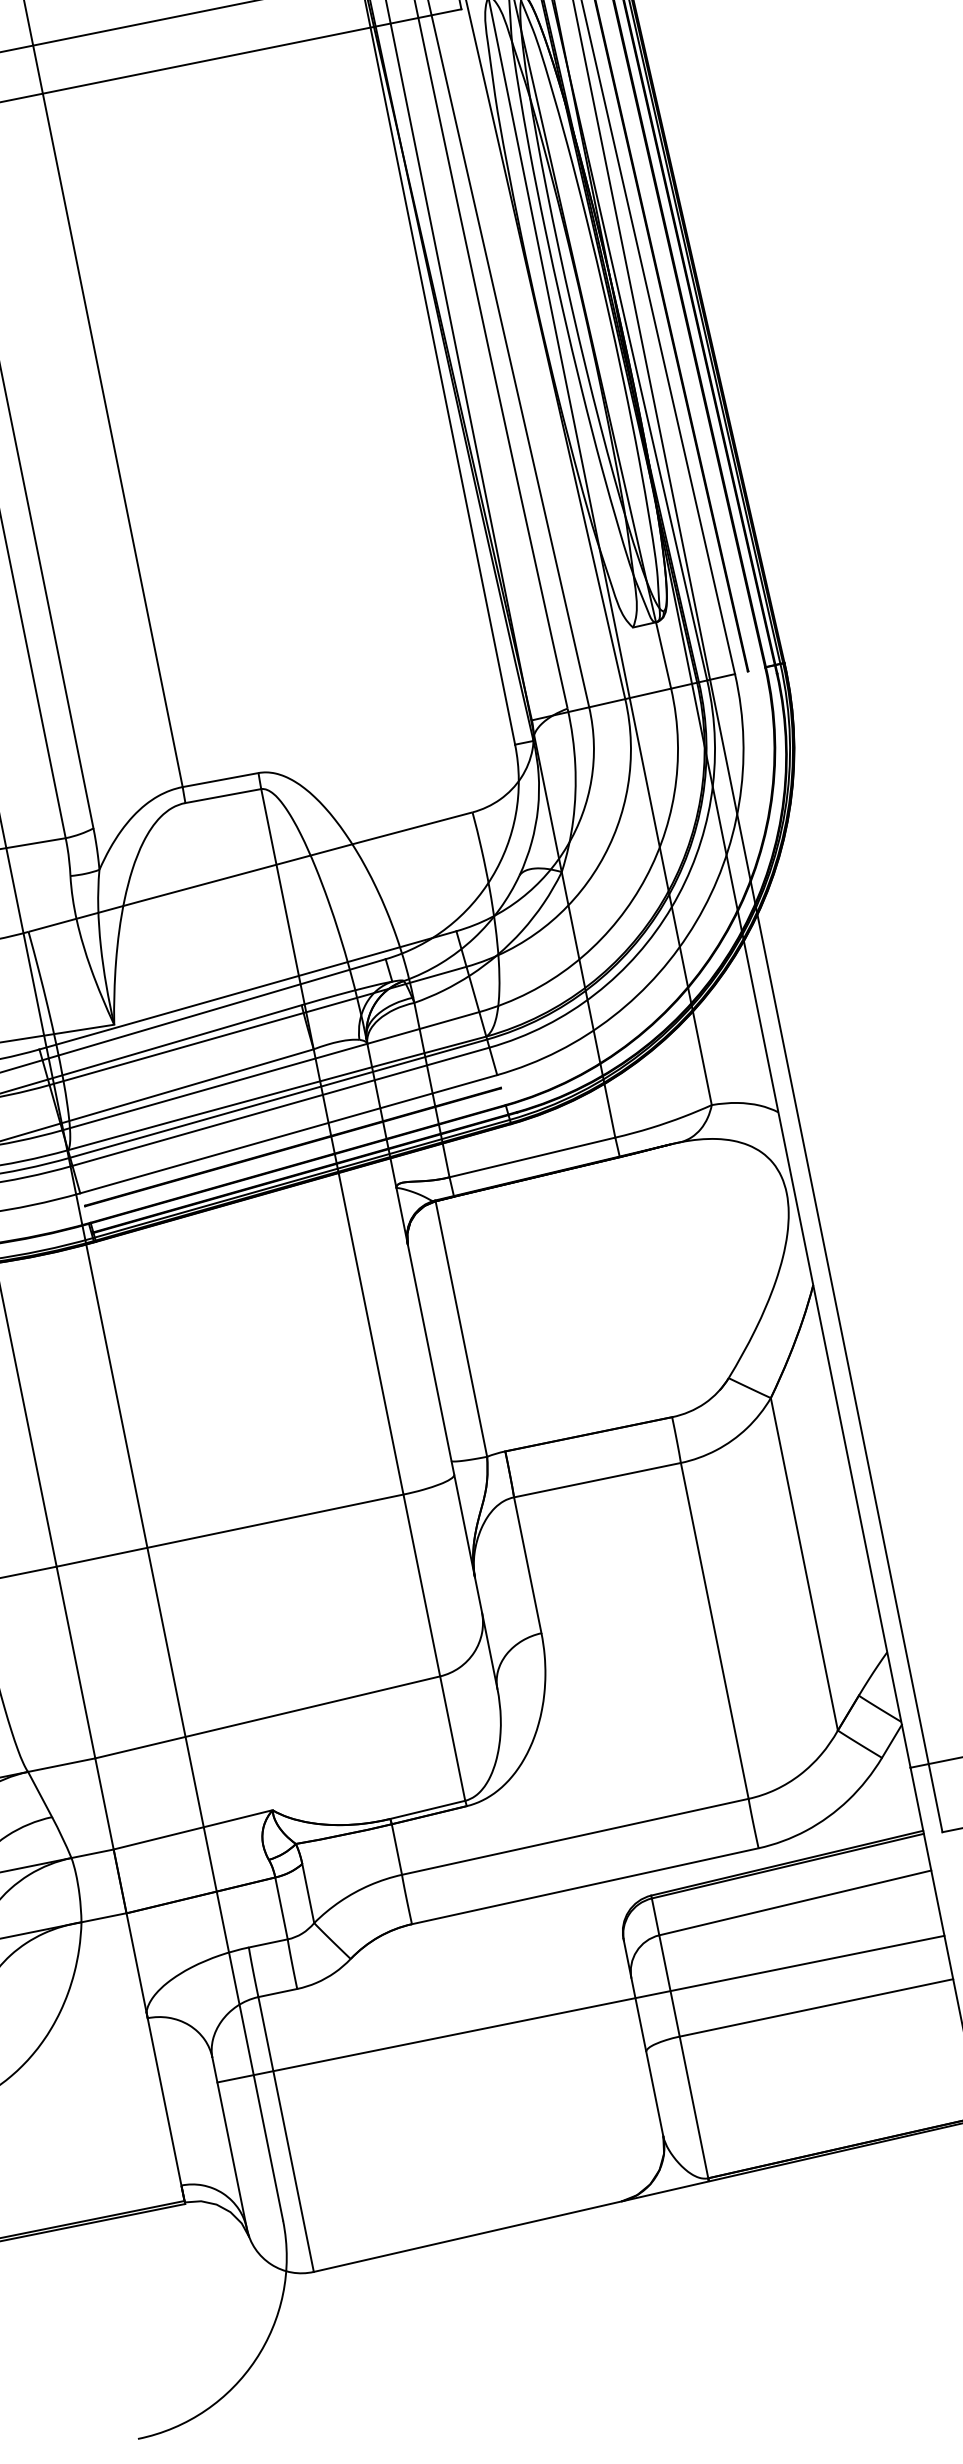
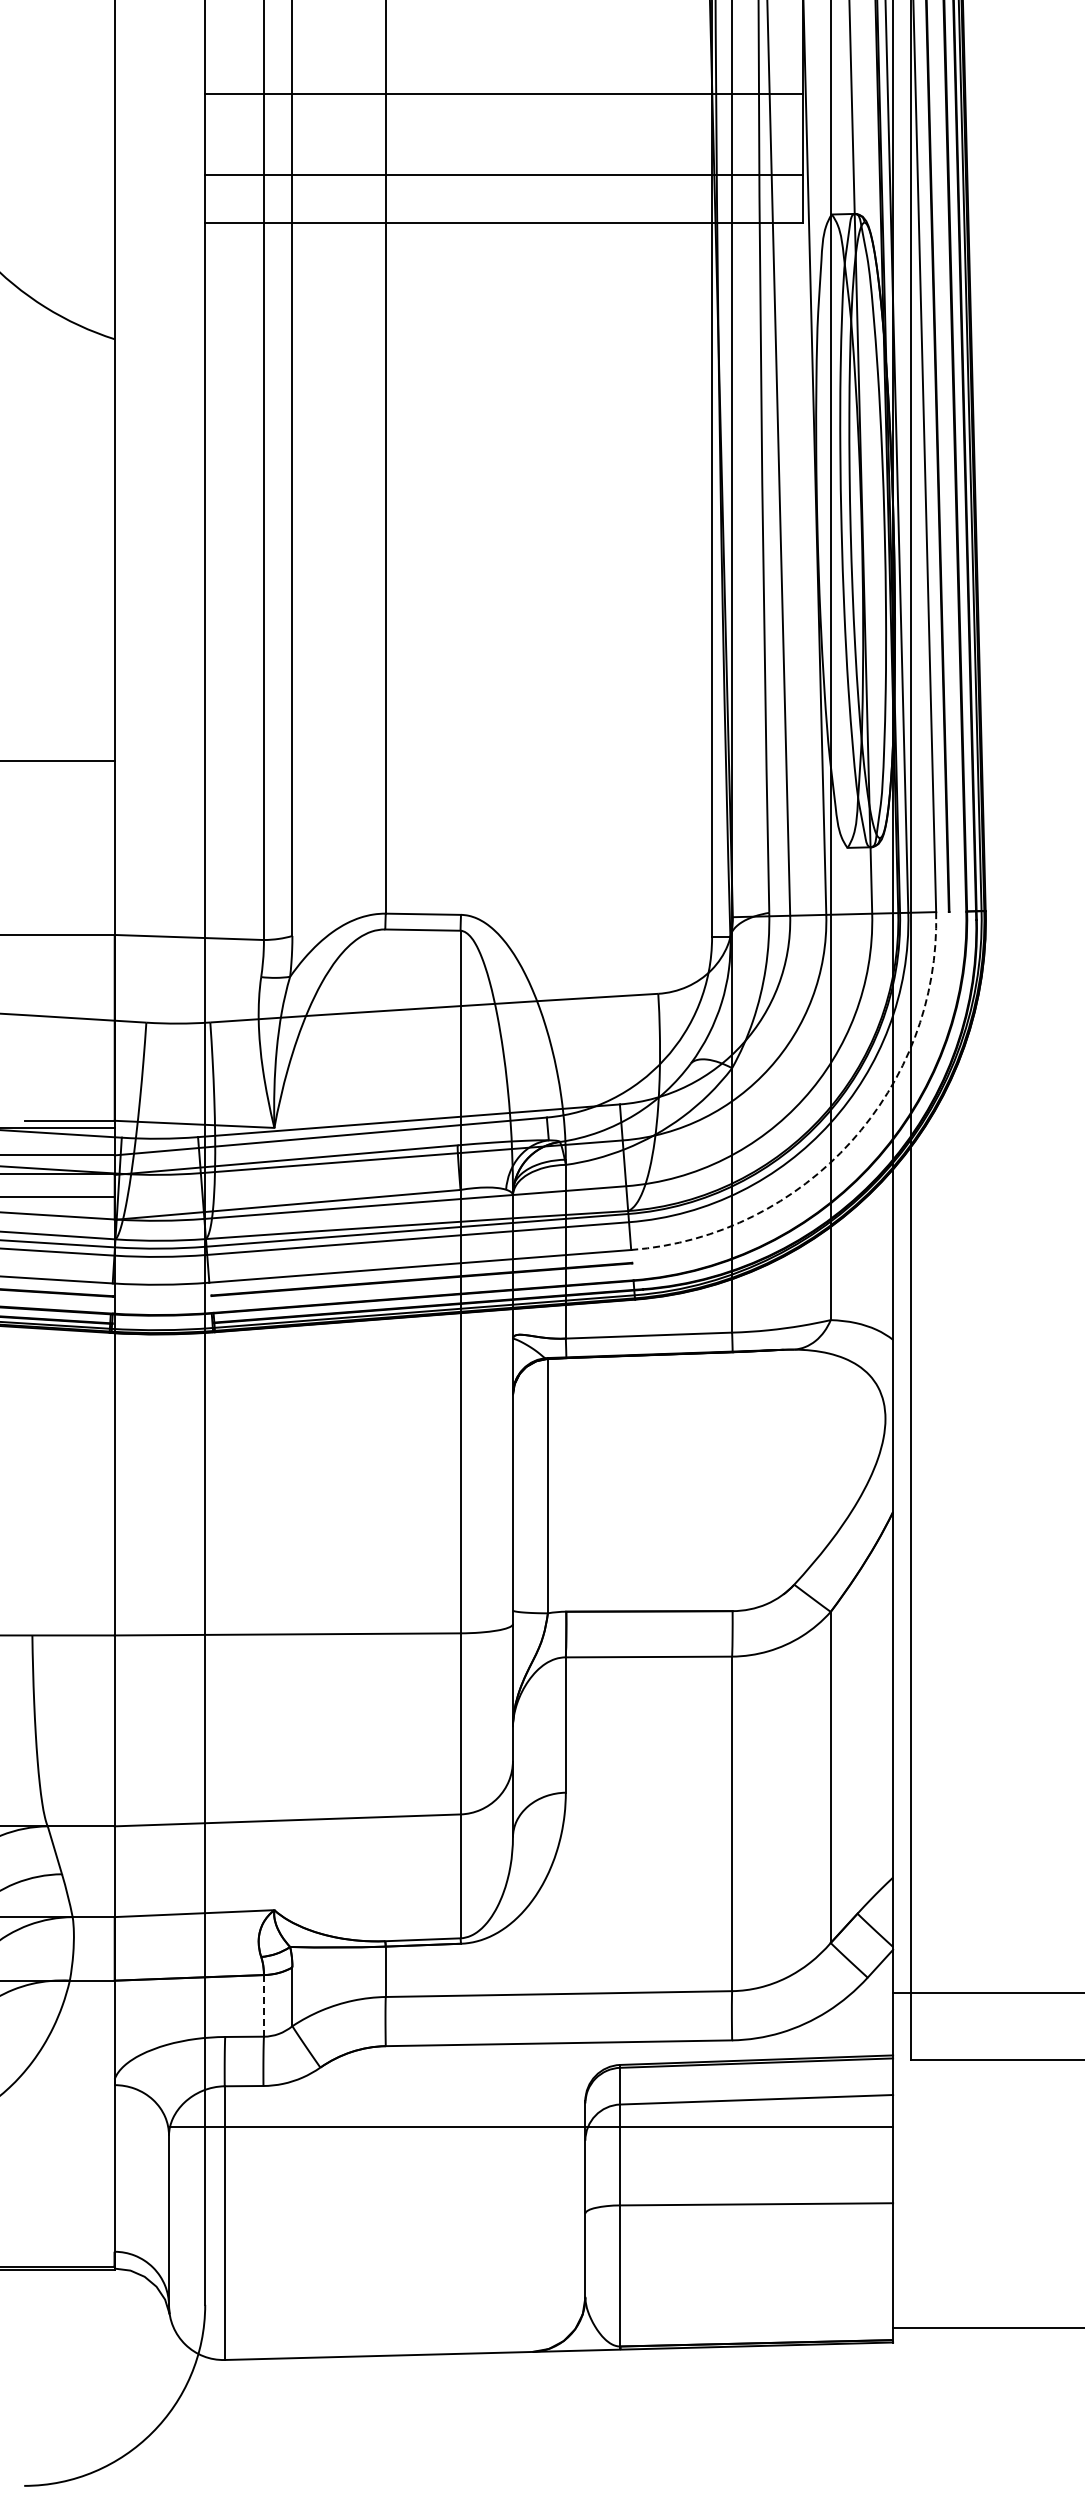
arc: (696, 921) -> (851, 1141), solid -> dashed
line: (280, 1908) -> (263, 2005), solid -> dashed
line: (581, 2009) -> (531, 2127), moved

